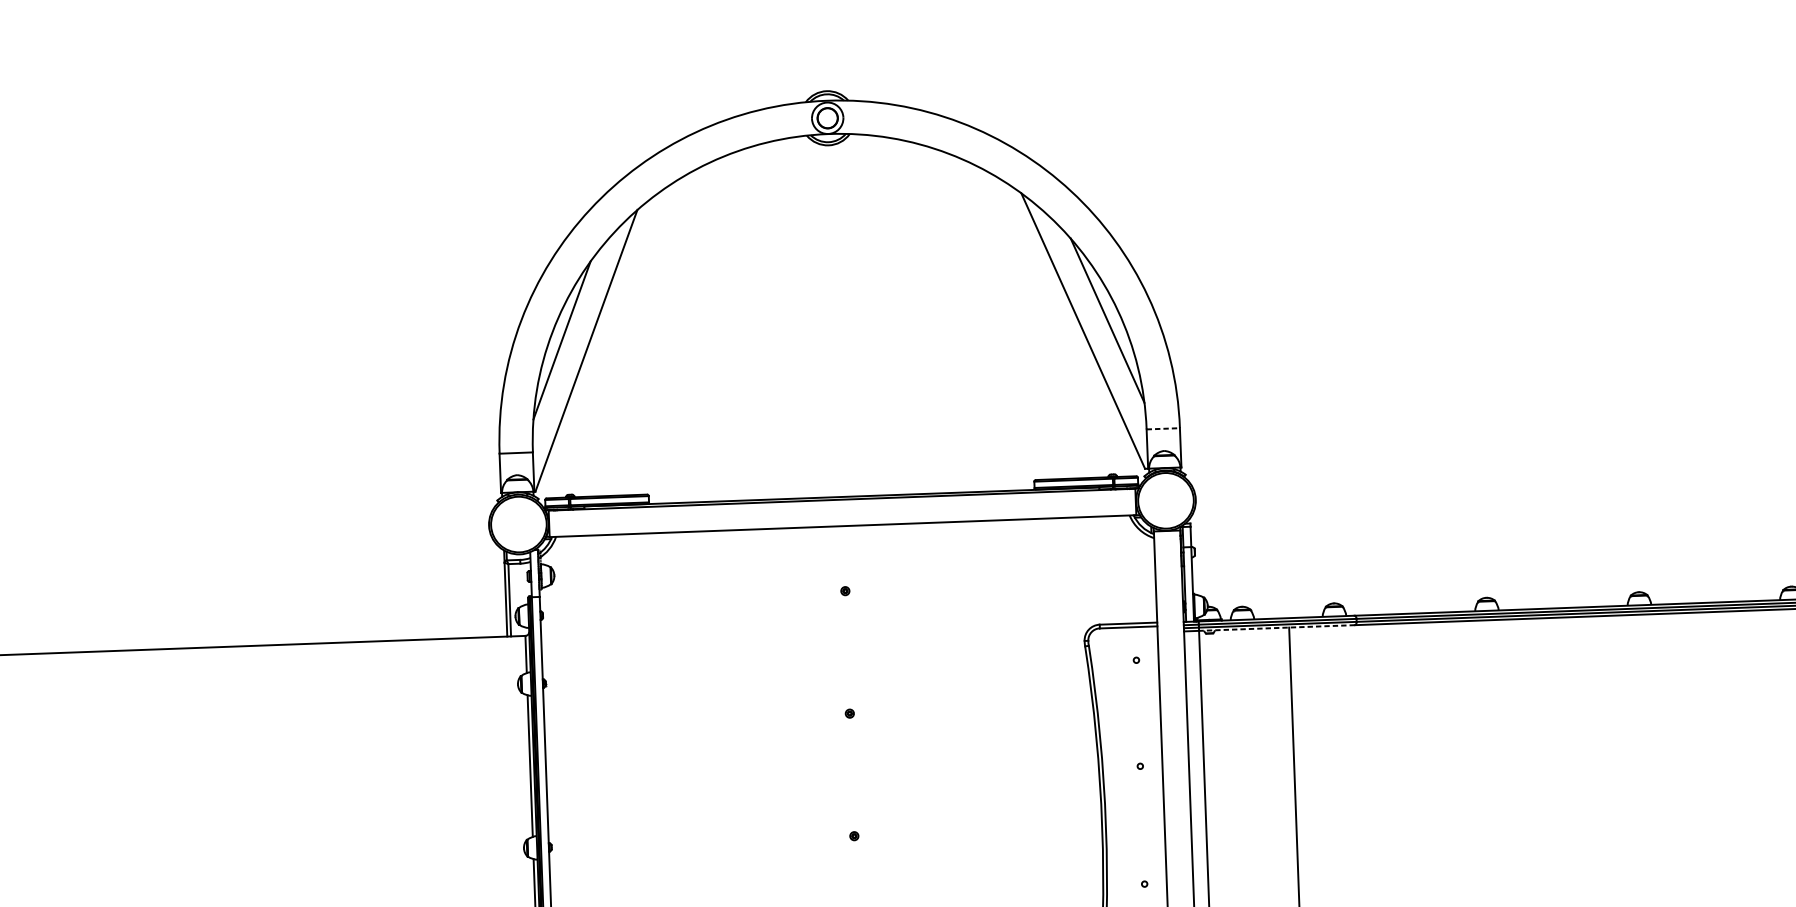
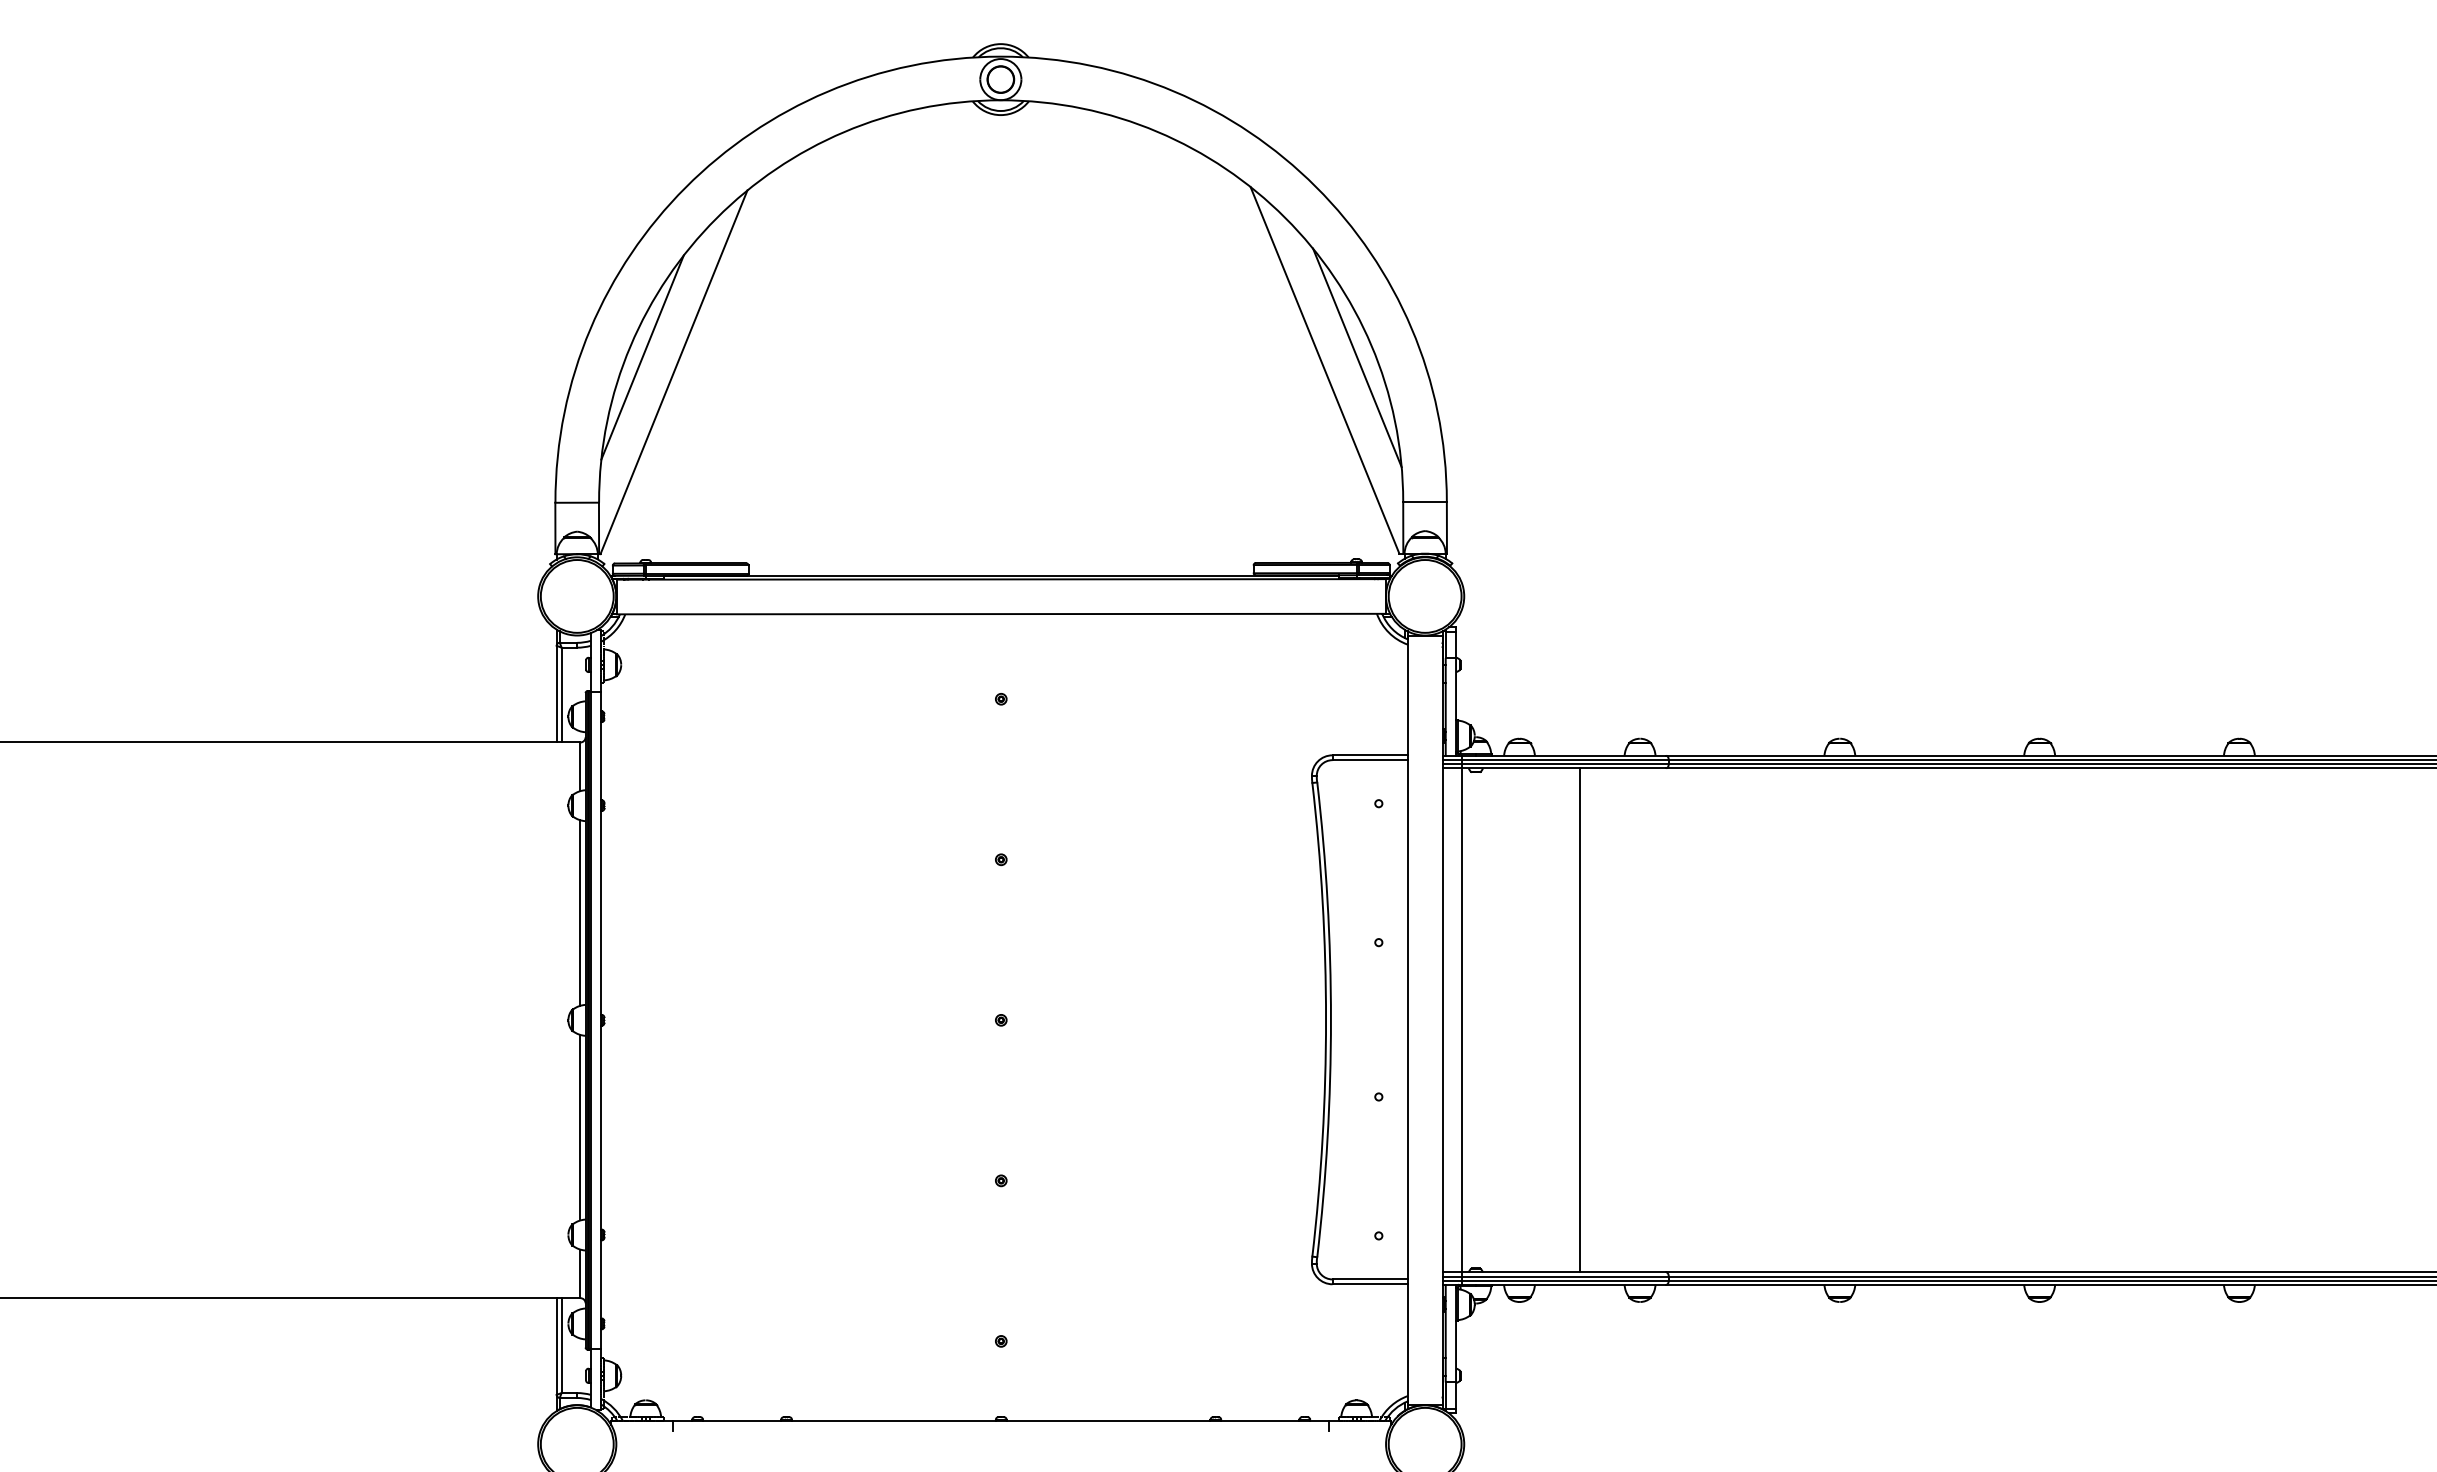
line: (1163, 429) -> (1425, 502), dashed -> solid
line: (1276, 628) -> (1563, 768), dashed -> solid

